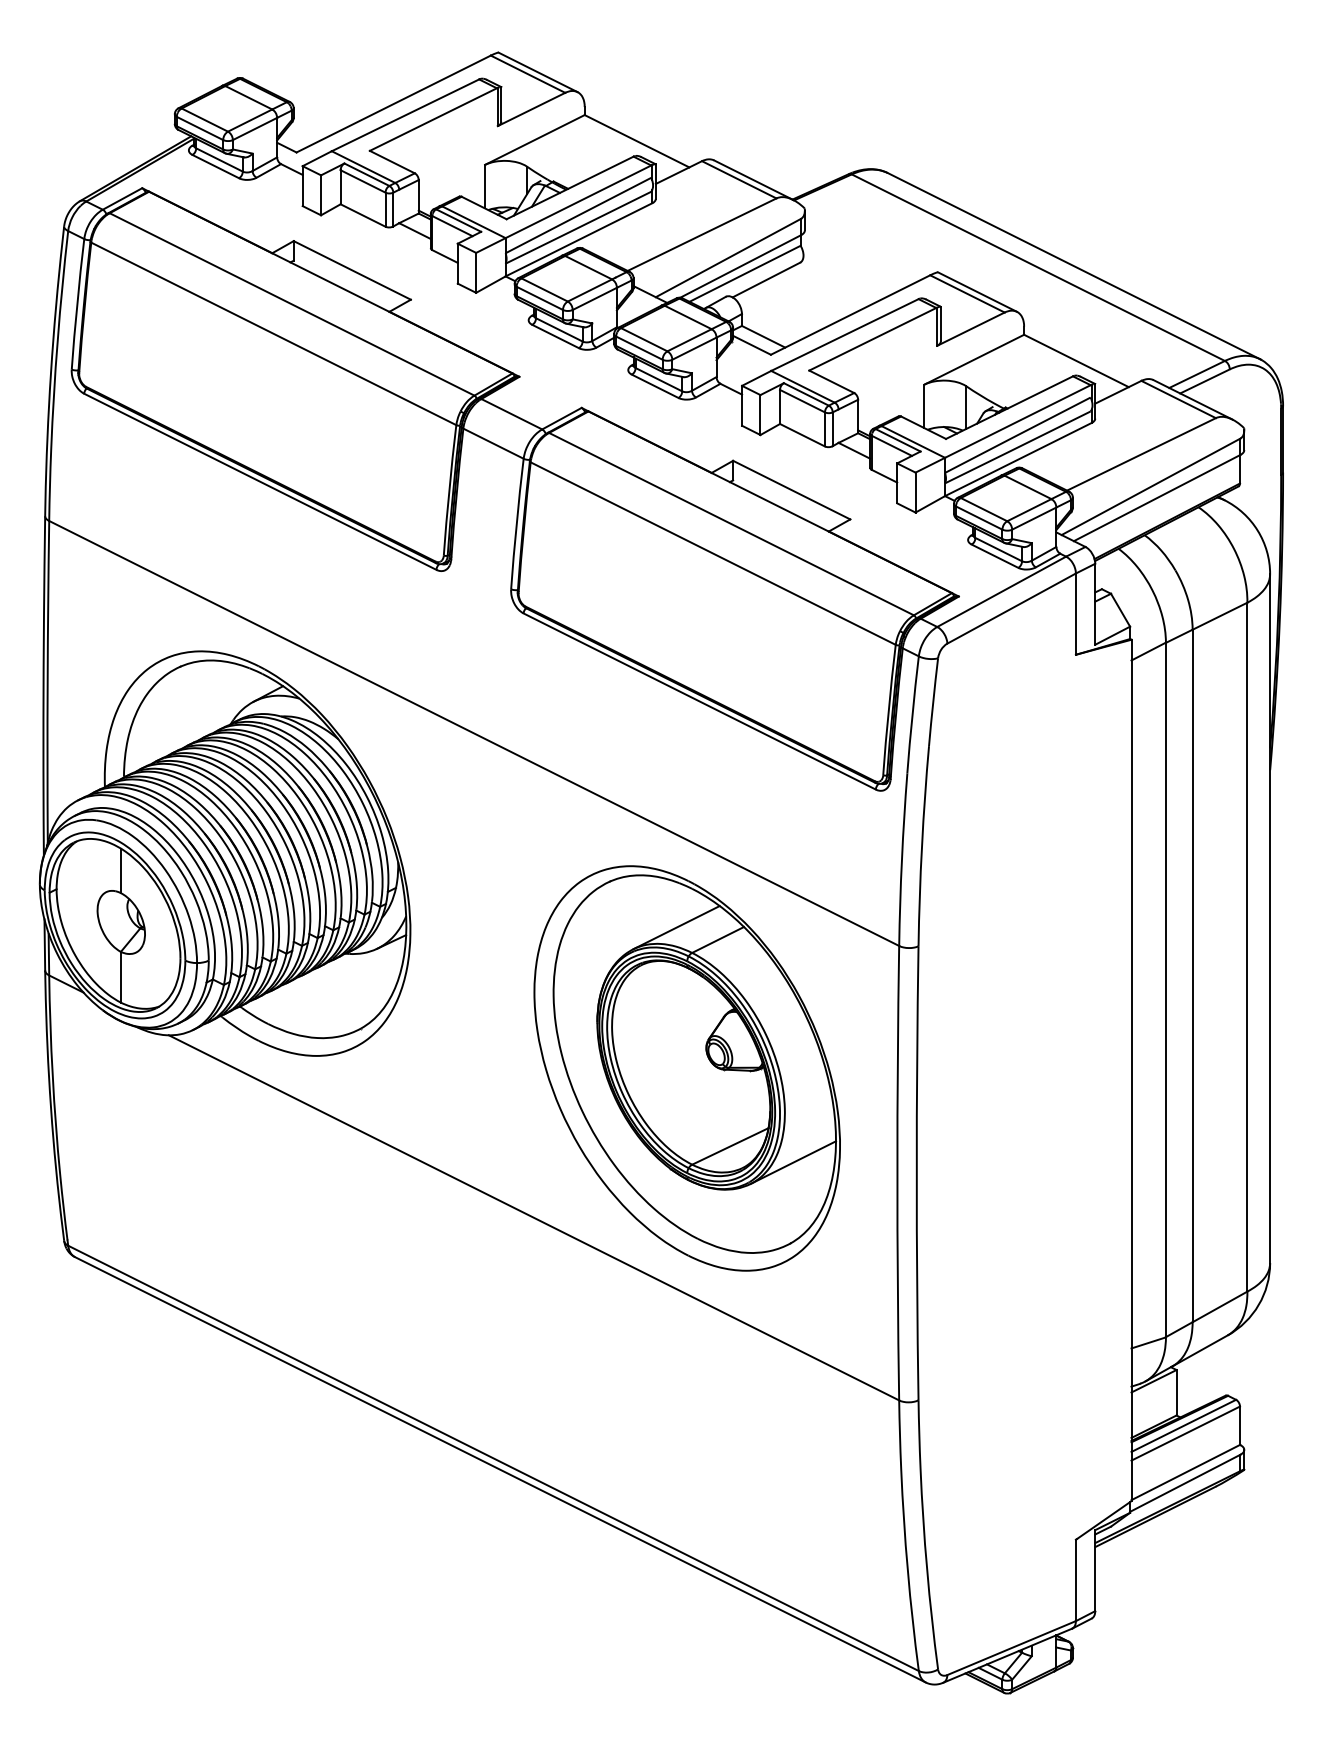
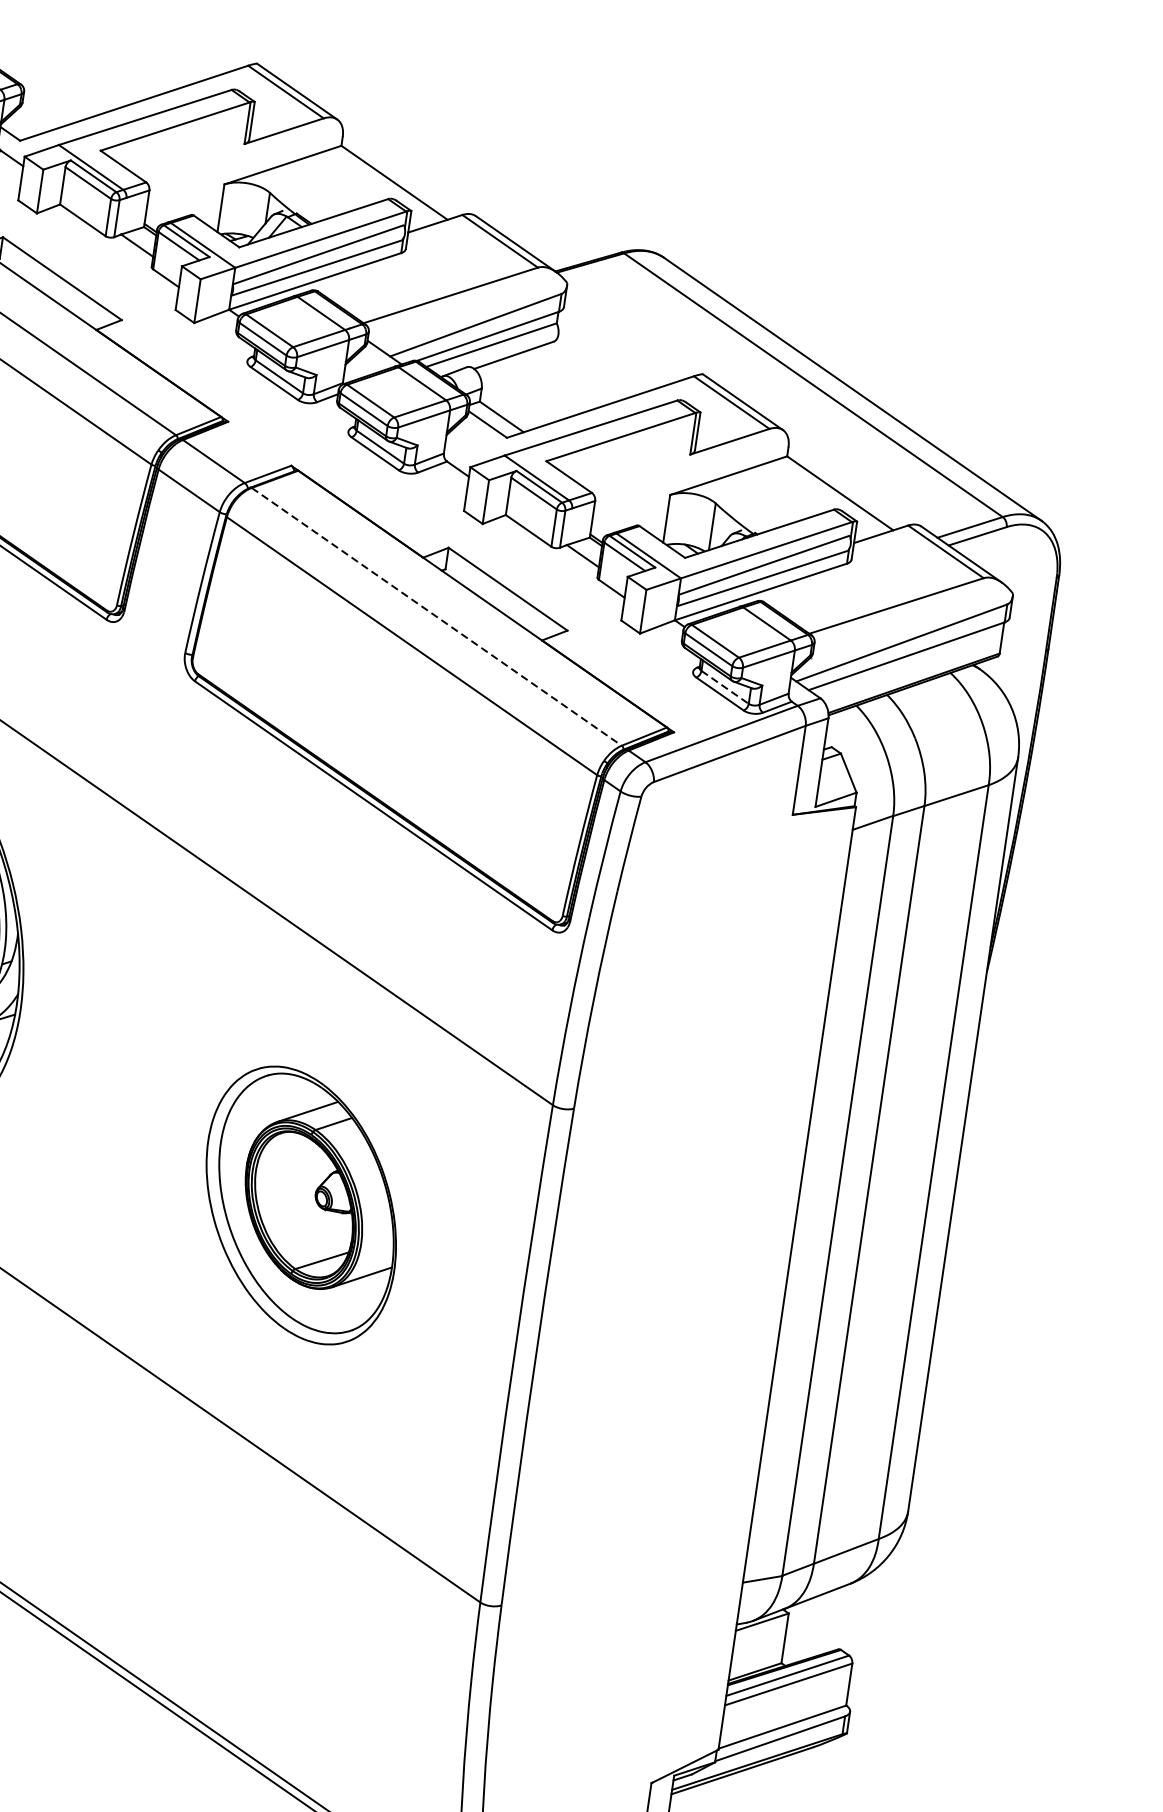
line: (731, 524) -> (436, 617), solid -> dashed
line: (999, 549) -> (725, 687), solid -> dashed
part: (686, 1068) -> (300, 1205), size x0.6

